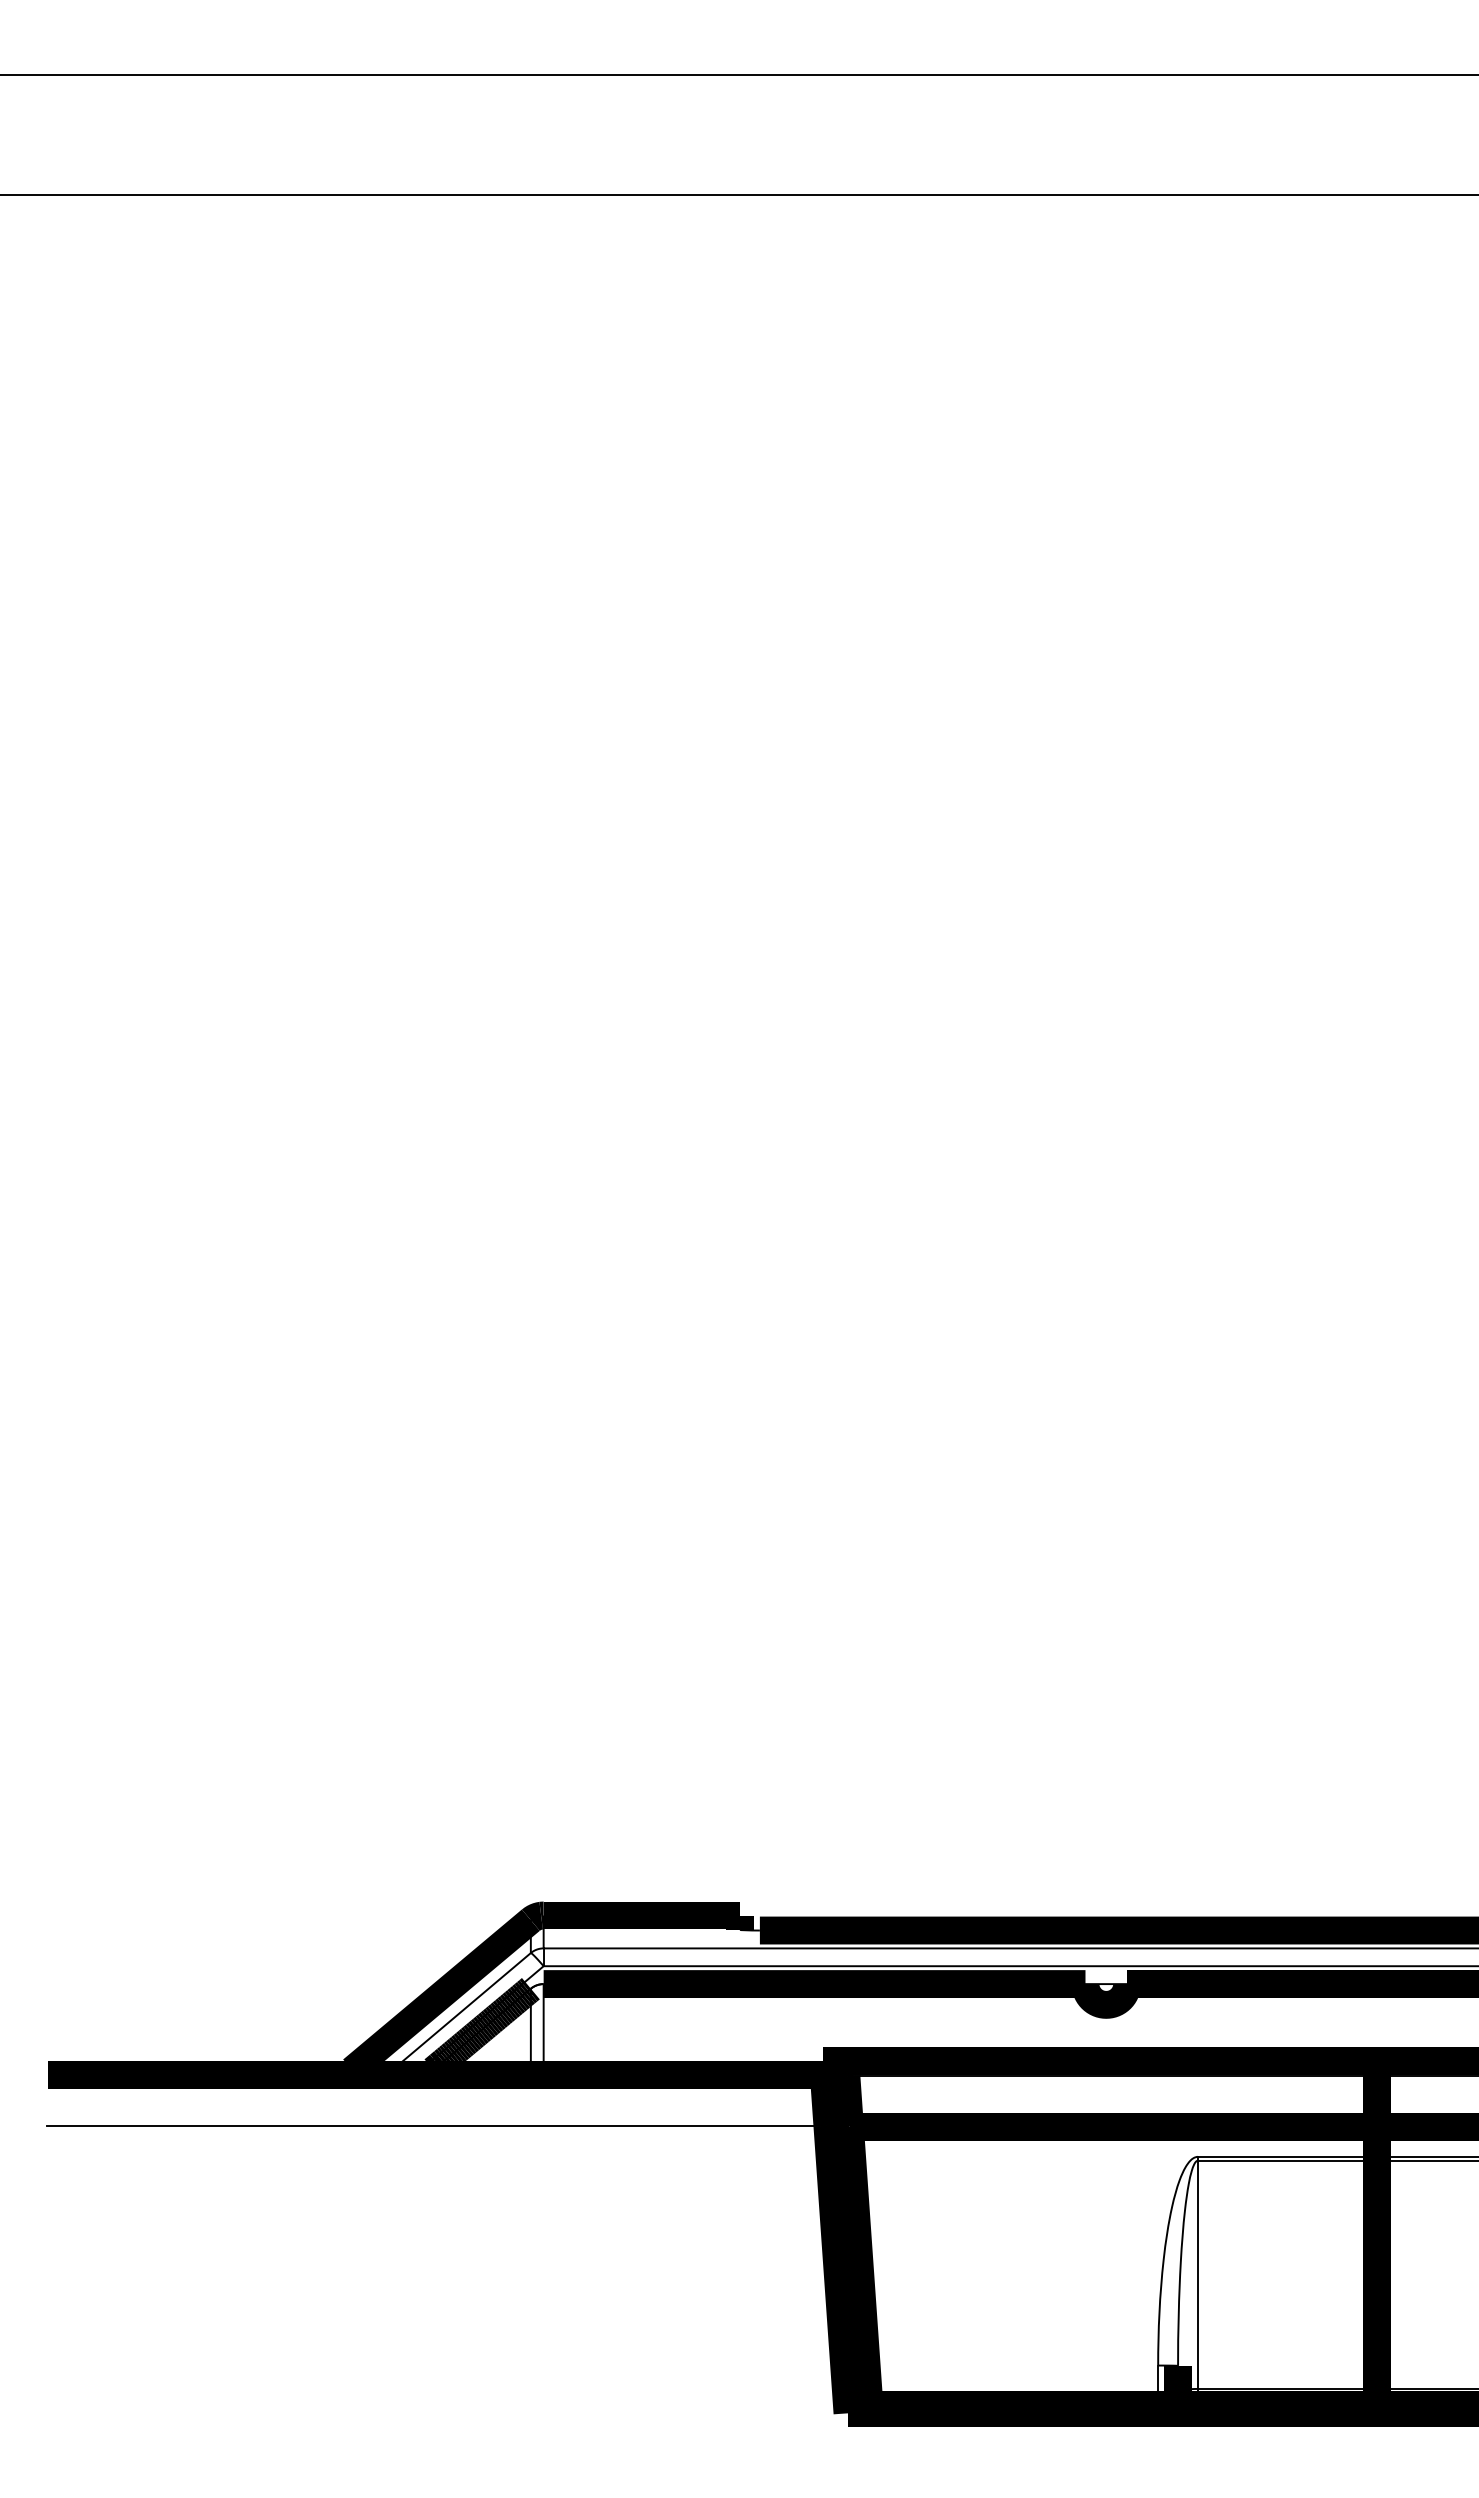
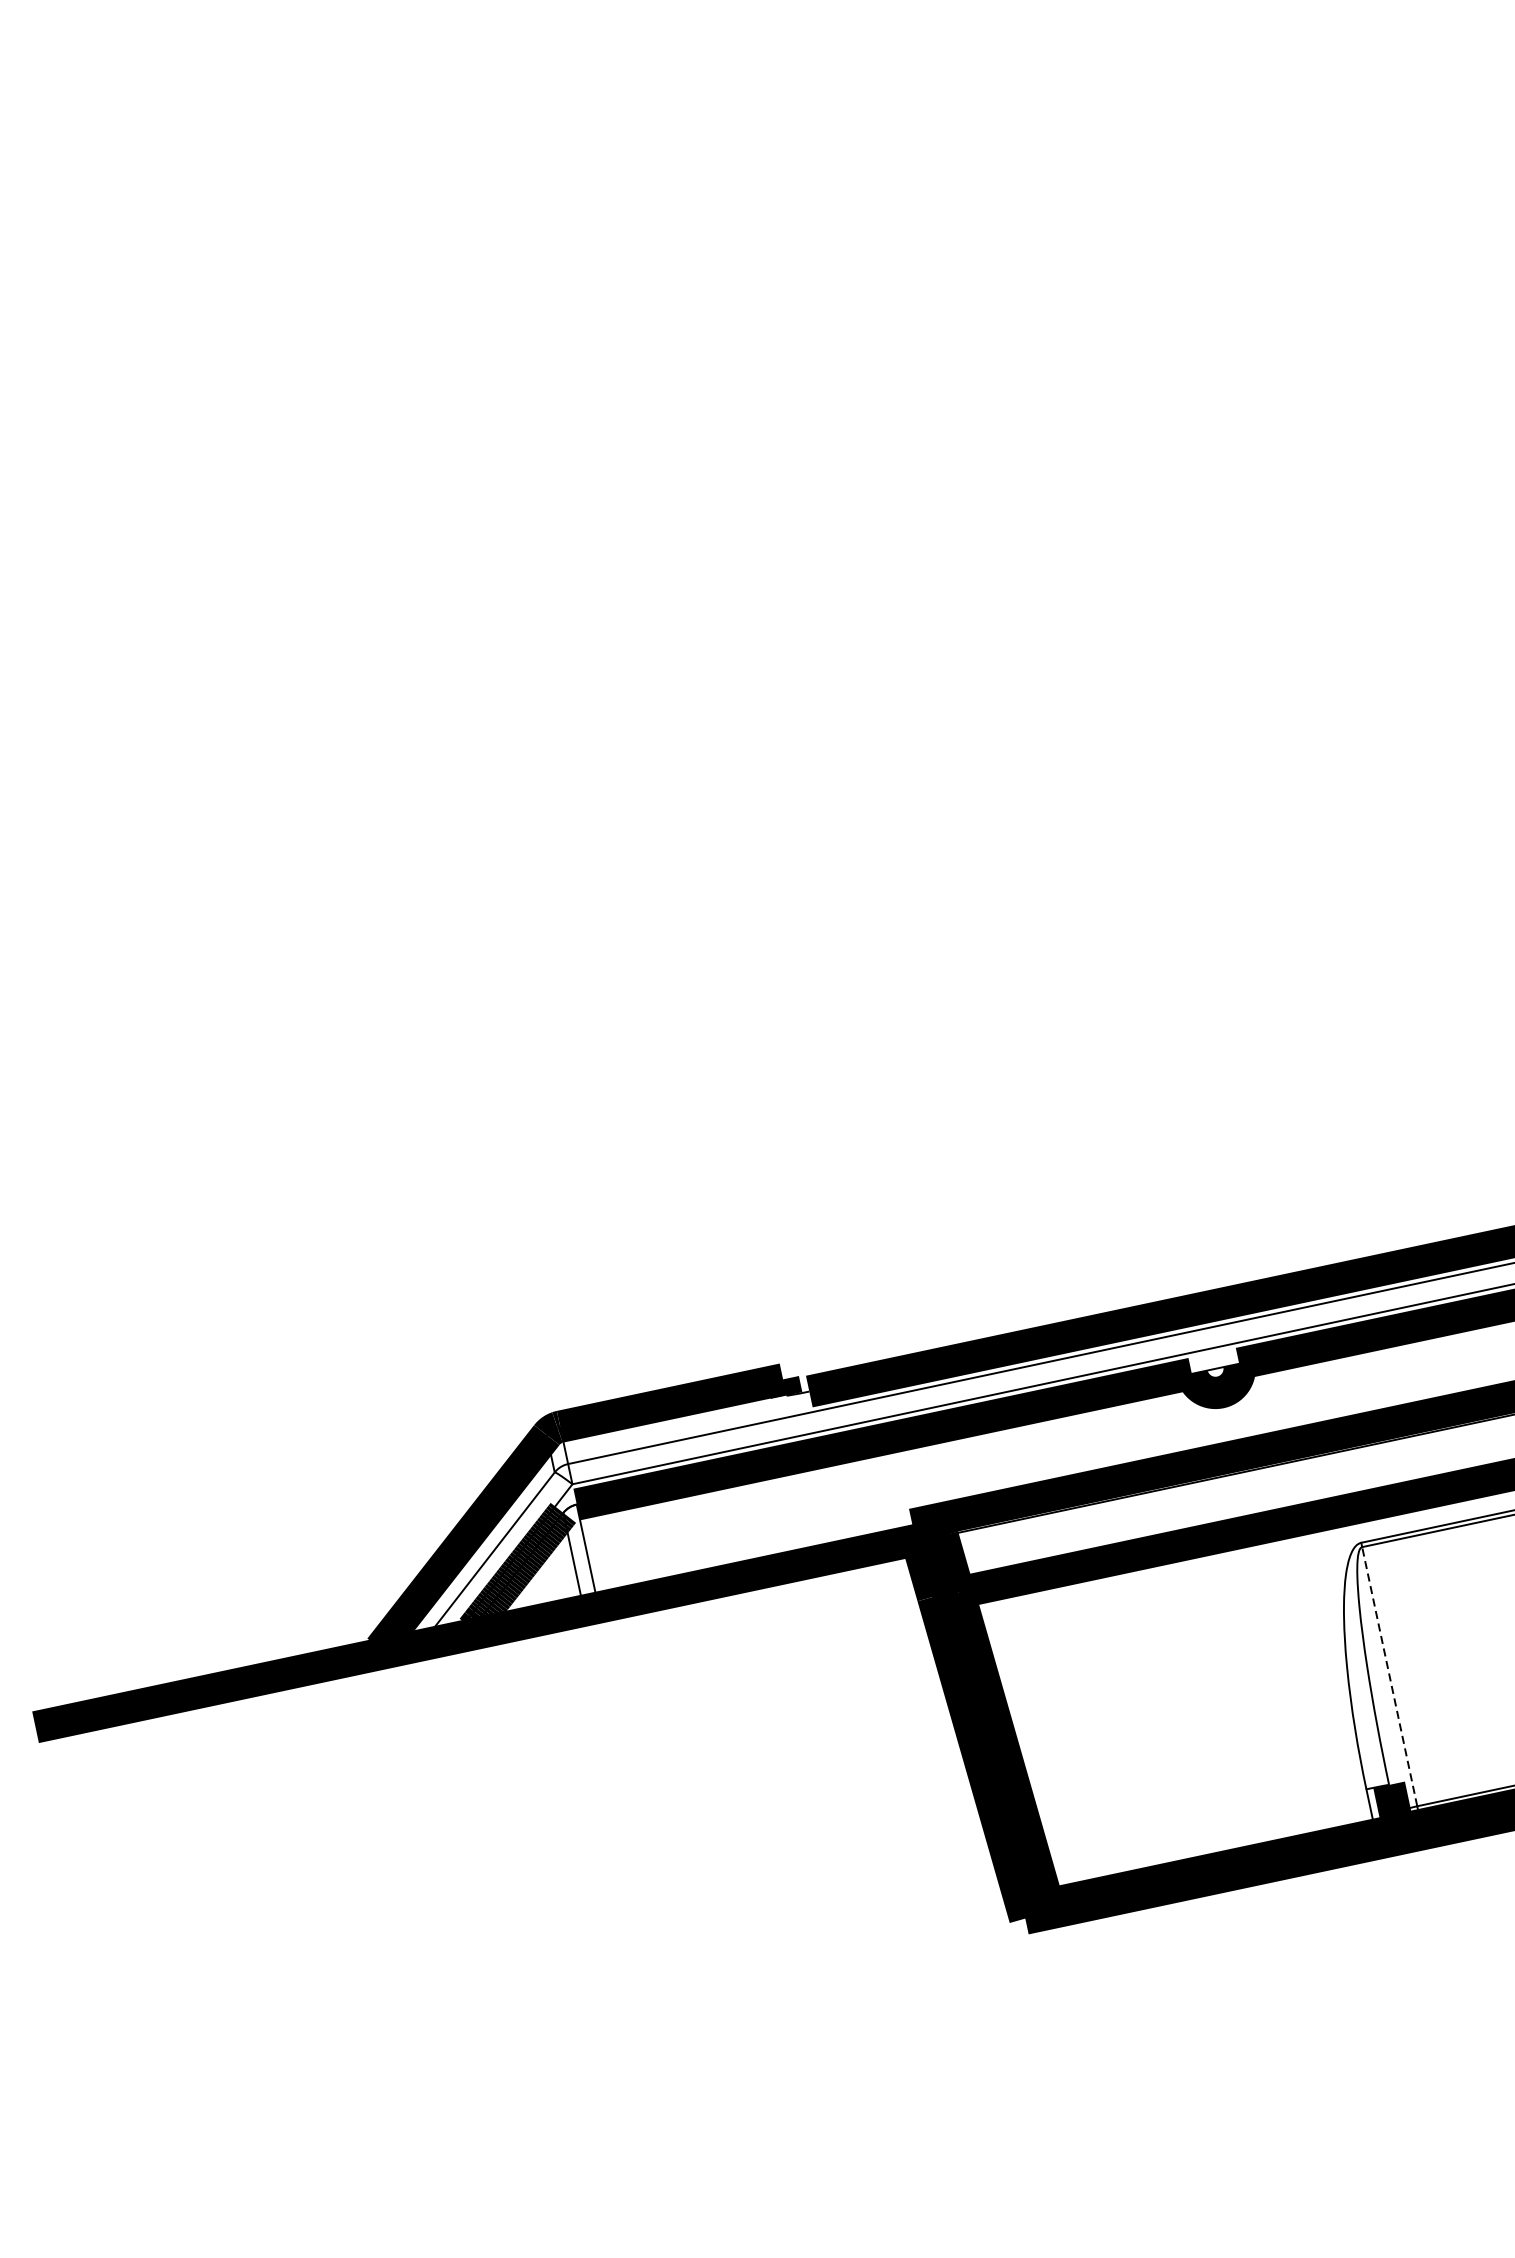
line: (436, 2125) -> (489, 1690), removed
line: (1197, 2274) -> (1389, 1676), solid -> dashed

